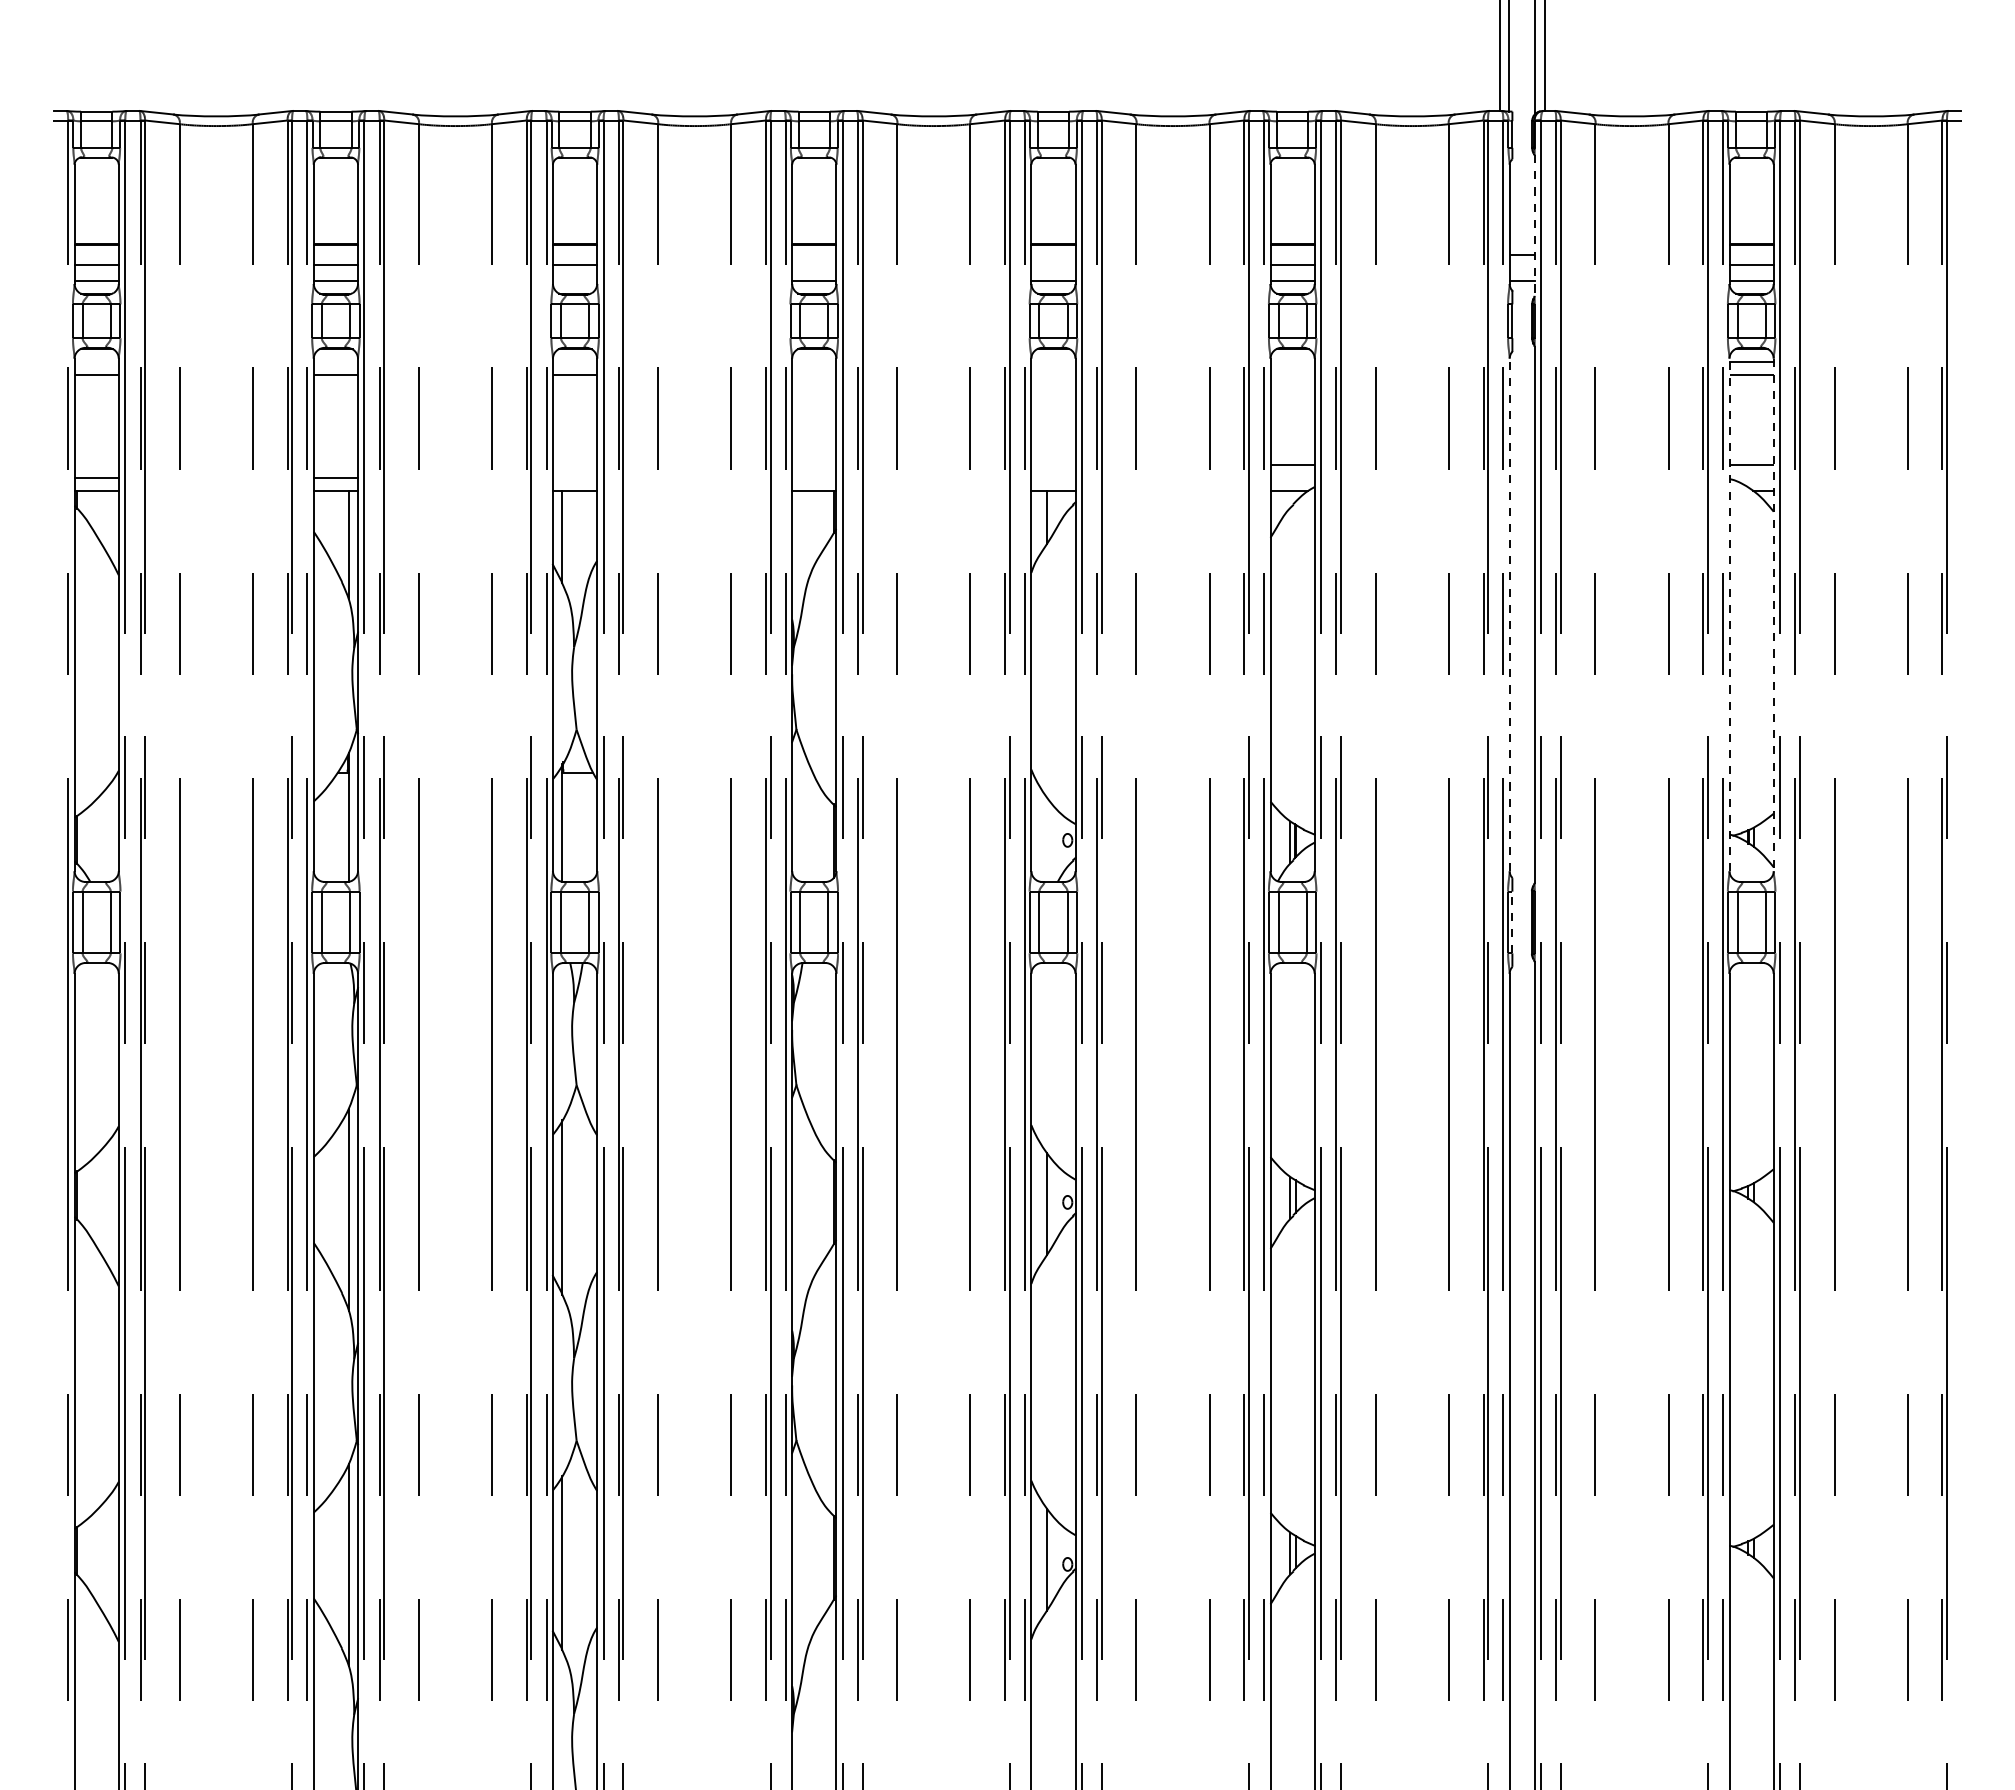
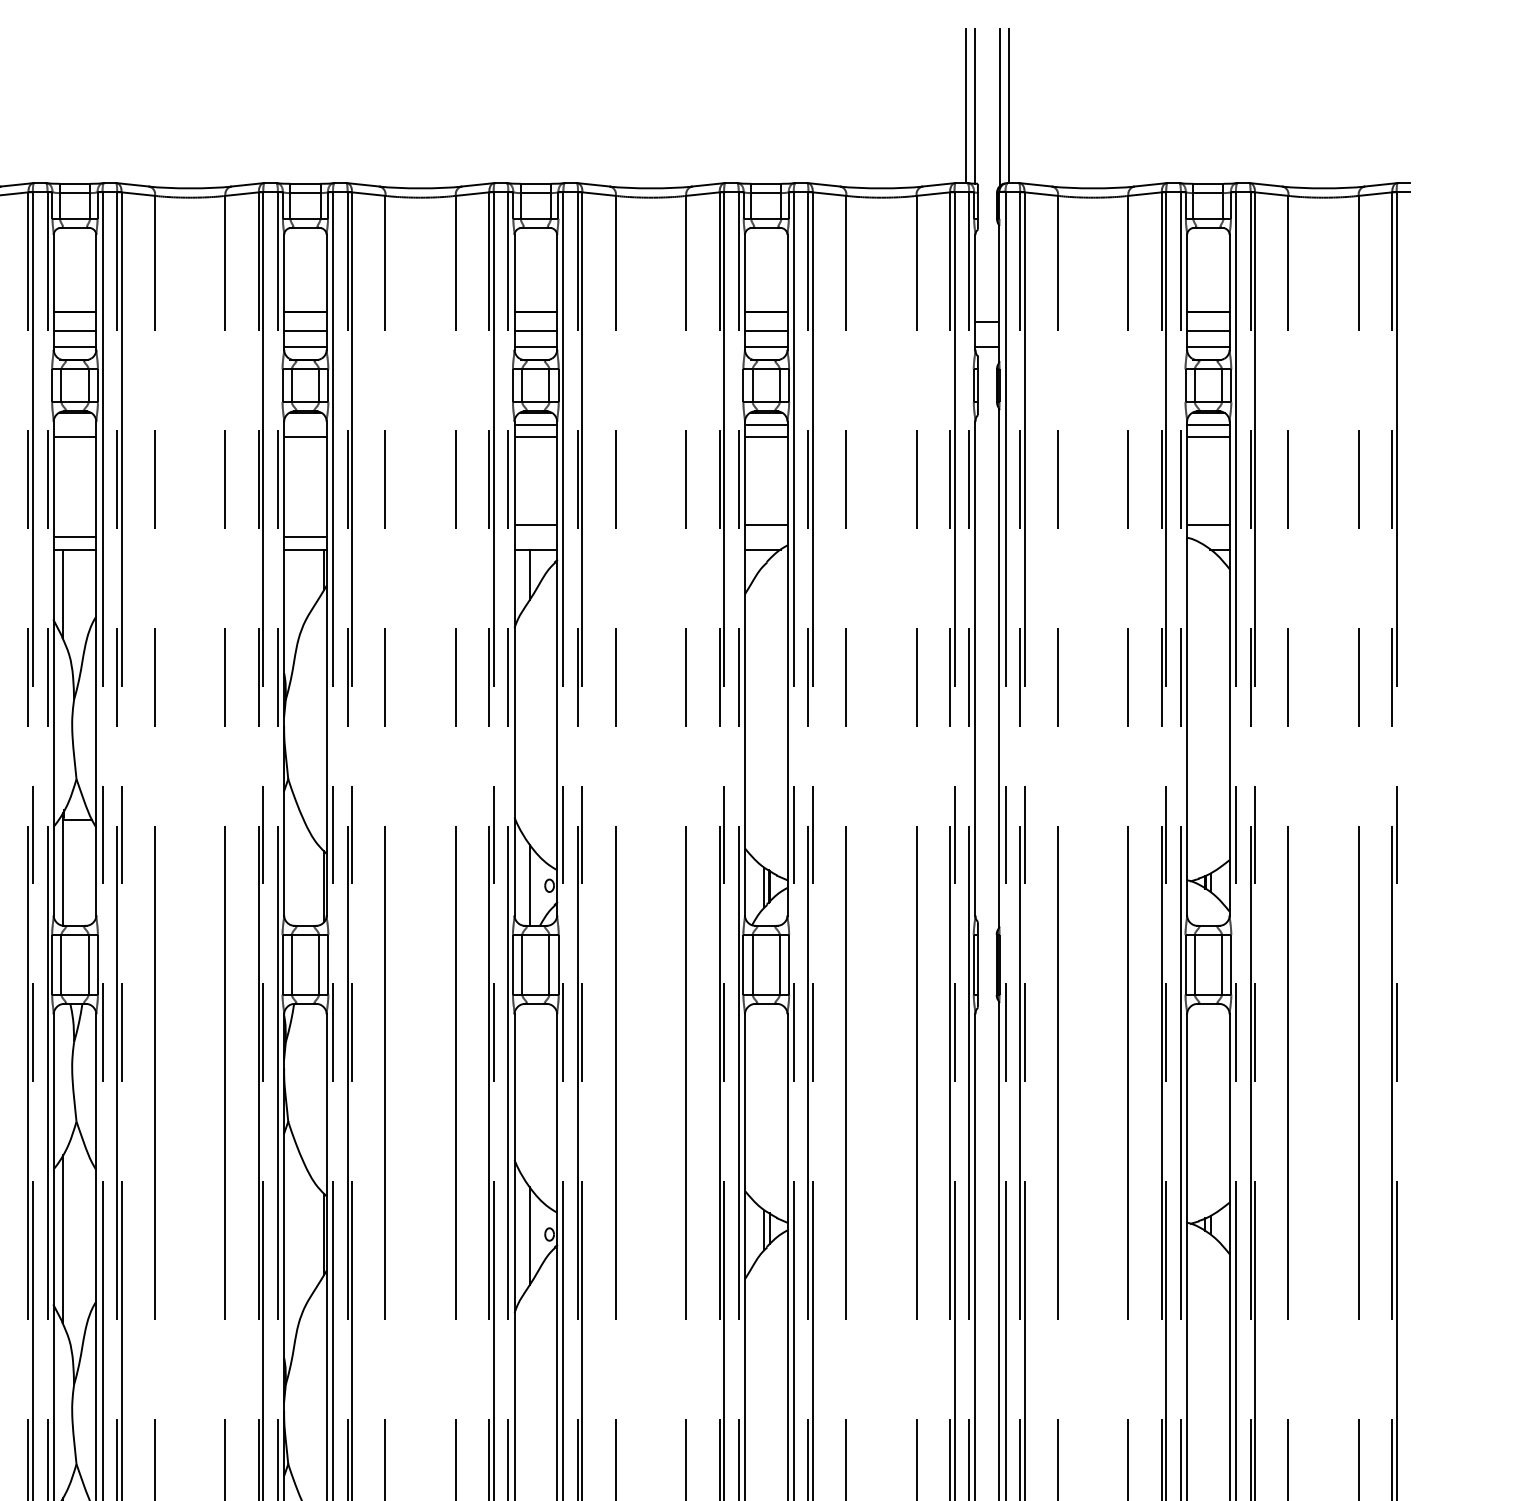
line: (1534, 226) -> (999, 294), dashed -> solid
line: (814, 264) -> (305, 331), added
line: (1053, 264) -> (535, 331), added
line: (574, 281) -> (74, 347), added
line: (1053, 362) -> (535, 425), added
line: (1292, 362) -> (766, 425), added
line: (814, 374) -> (305, 437), added
line: (1053, 374) -> (535, 437), added
line: (1292, 374) -> (766, 437), added
line: (1053, 465) -> (535, 524), added
line: (574, 478) -> (74, 537), added
line: (814, 478) -> (305, 537), added
line: (1509, 614) -> (975, 668), dashed -> solid
line: (1729, 614) -> (1187, 668), dashed -> solid
line: (1773, 615) -> (1229, 669), dashed -> solid
line: (1047, 839) -> (530, 884), added
line: (1512, 922) -> (978, 964), dashed -> solid

